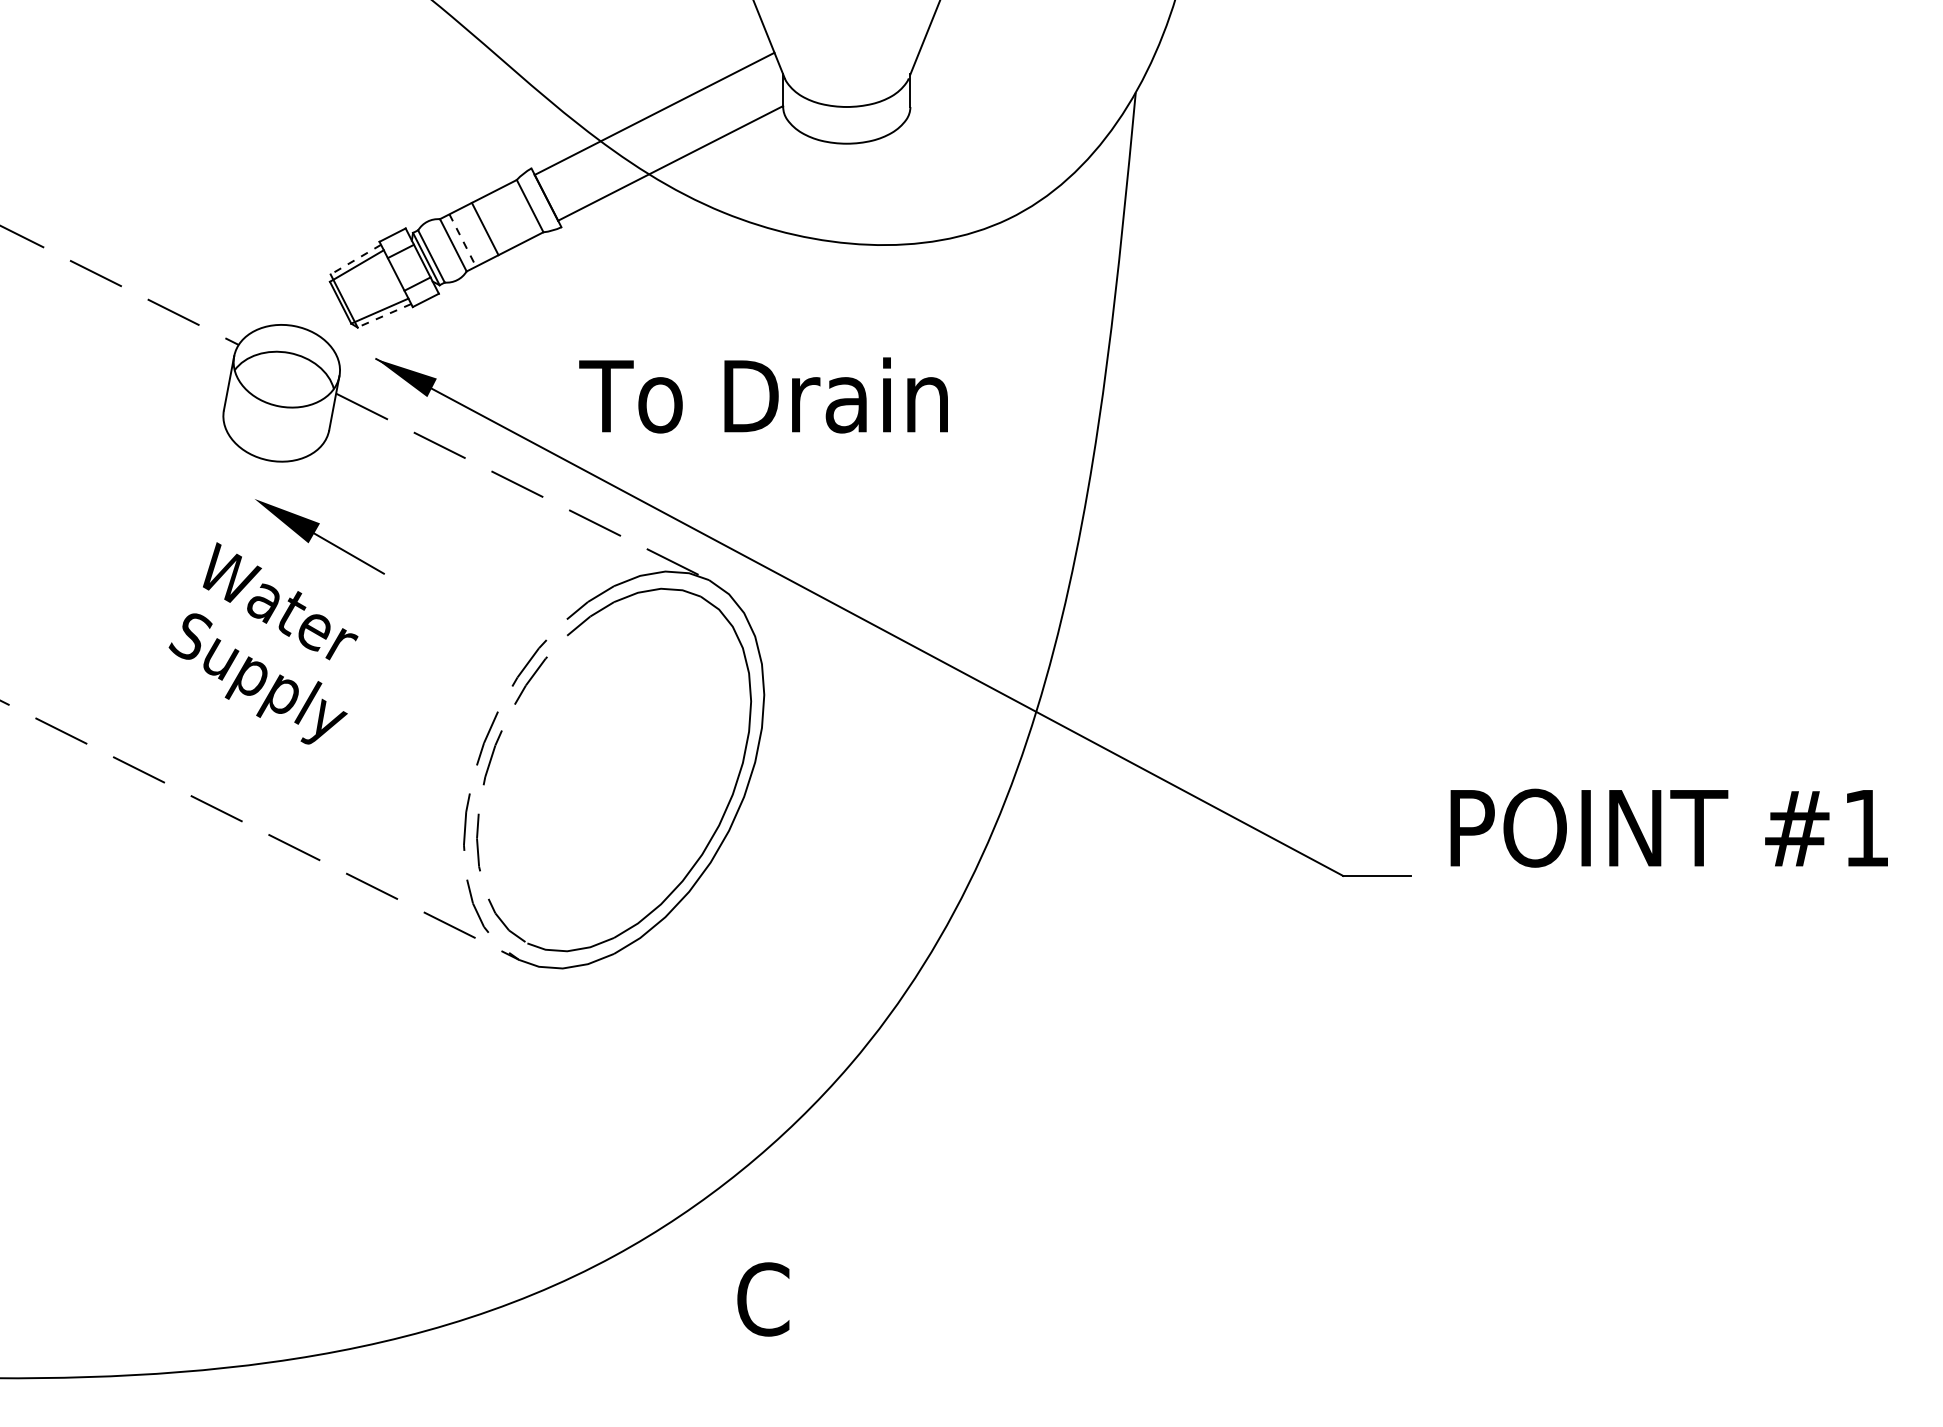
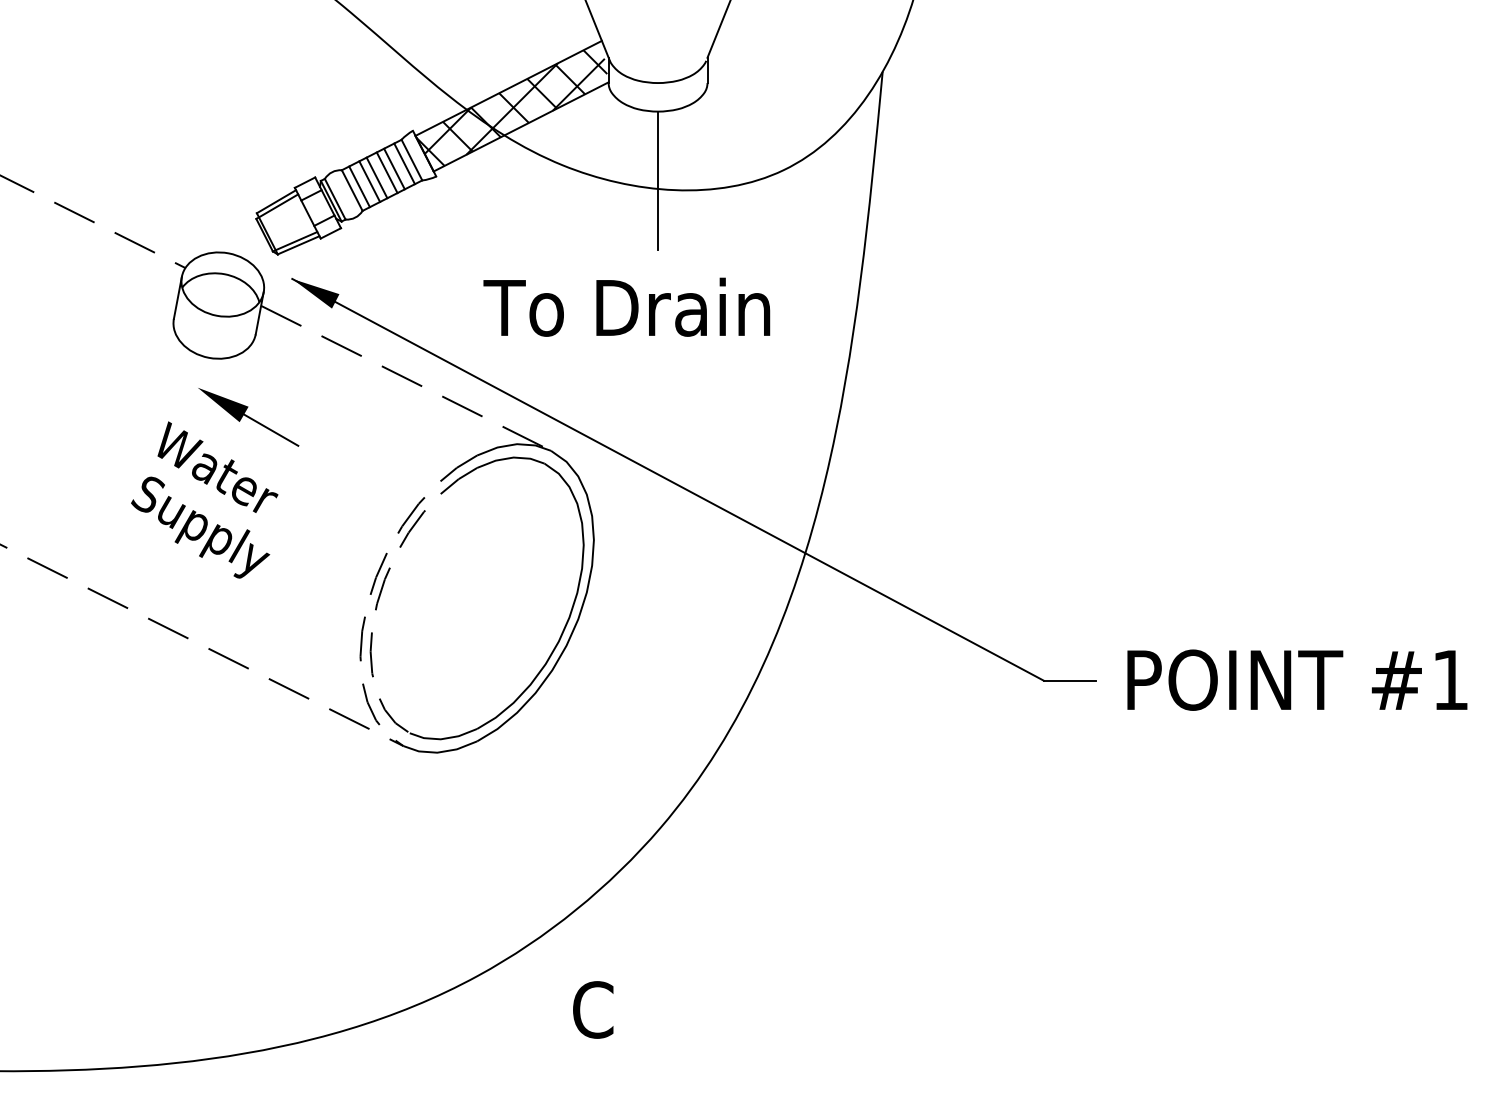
hatch: (658, 138) -> (511, 107), added
line: (520, 210) -> (404, 163), added
line: (507, 217) -> (394, 168), added
line: (497, 222) -> (386, 172), added
line: (846, 232) -> (657, 180), added
line: (475, 233) -> (369, 181), added
line: (463, 240) -> (360, 186), dashed -> solid
line: (355, 259) -> (276, 201), dashed -> solid
line: (383, 315) -> (297, 245), dashed -> solid
text: (763, 395) -> (626, 307), moved
text: (1668, 827) -> (1296, 679), moved

